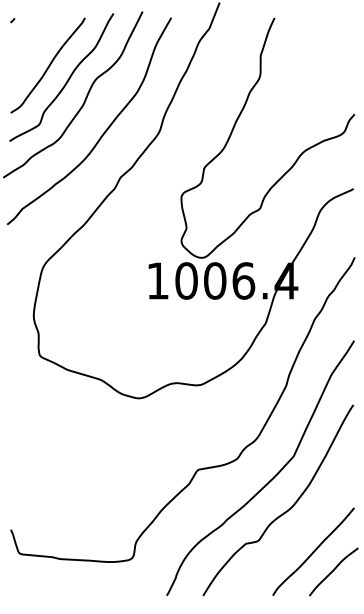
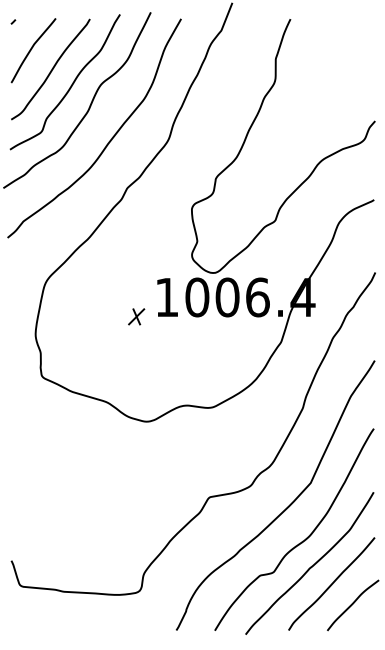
curve: (30, 46) -> (32, 49), added
part: (129, 299) -> (136, 317), added
curve: (295, 533) -> (312, 564), added

